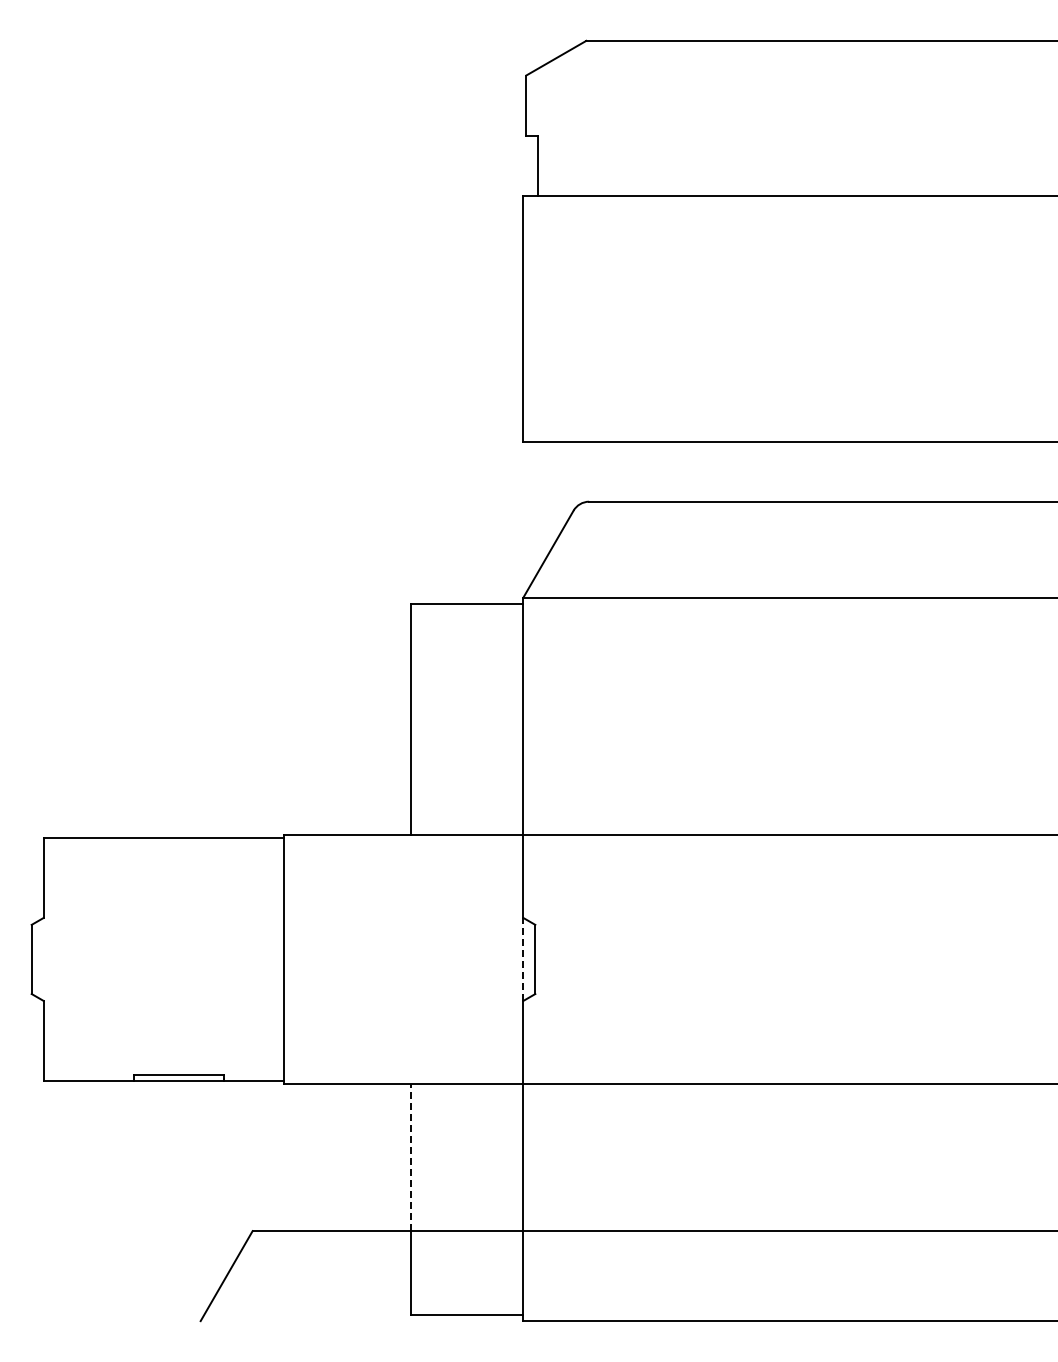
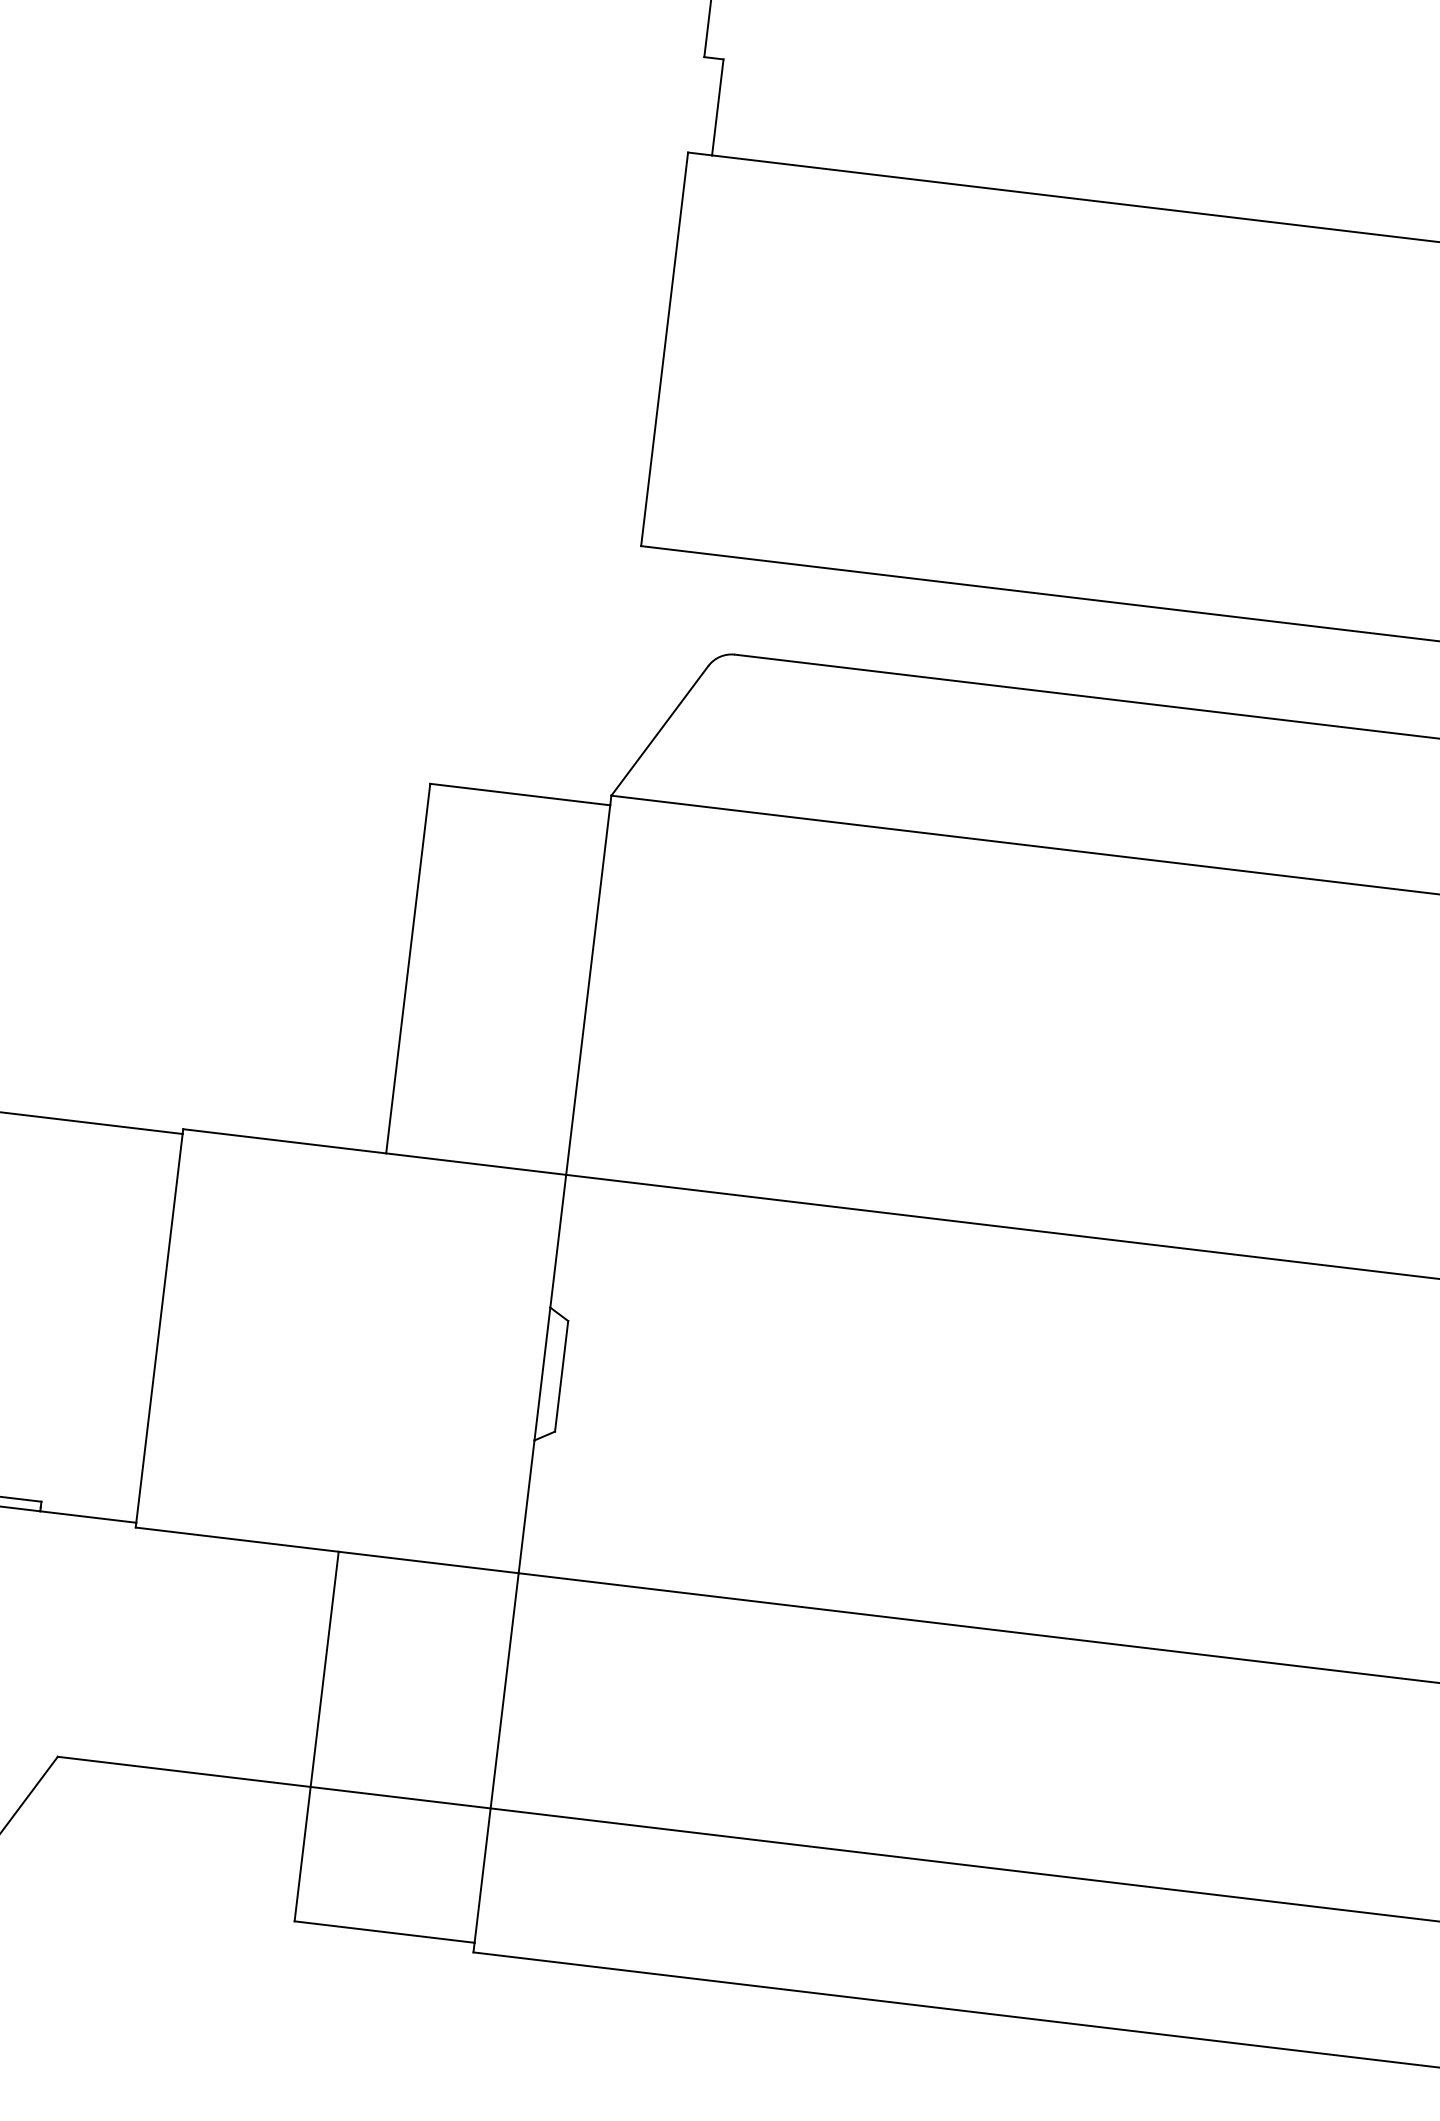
line: (523, 959) -> (542, 1374), dashed -> solid
line: (410, 1157) -> (324, 1669), dashed -> solid

